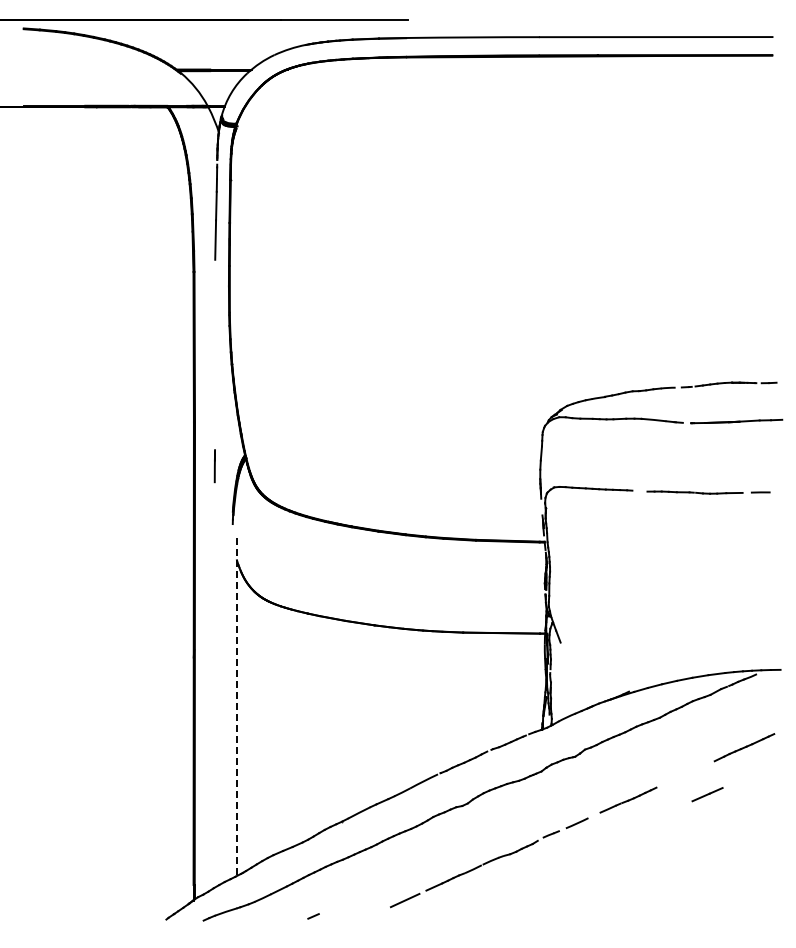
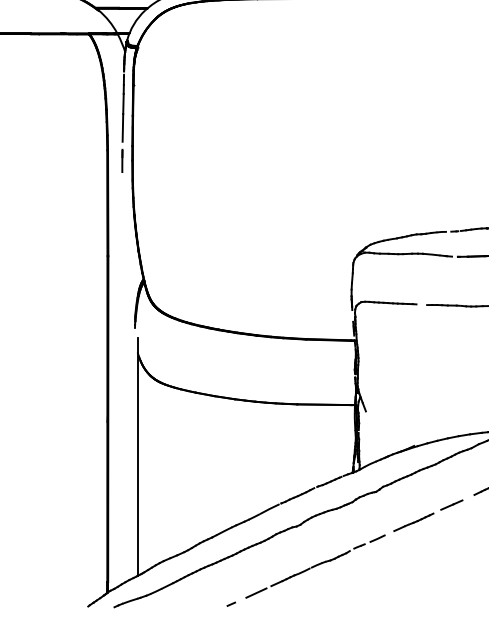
line: (214, 466) -> (122, 161), moved
line: (236, 707) -> (137, 457), dashed -> solid
line: (707, 794) -> (451, 505), moved
line: (313, 916) -> (231, 604), moved

